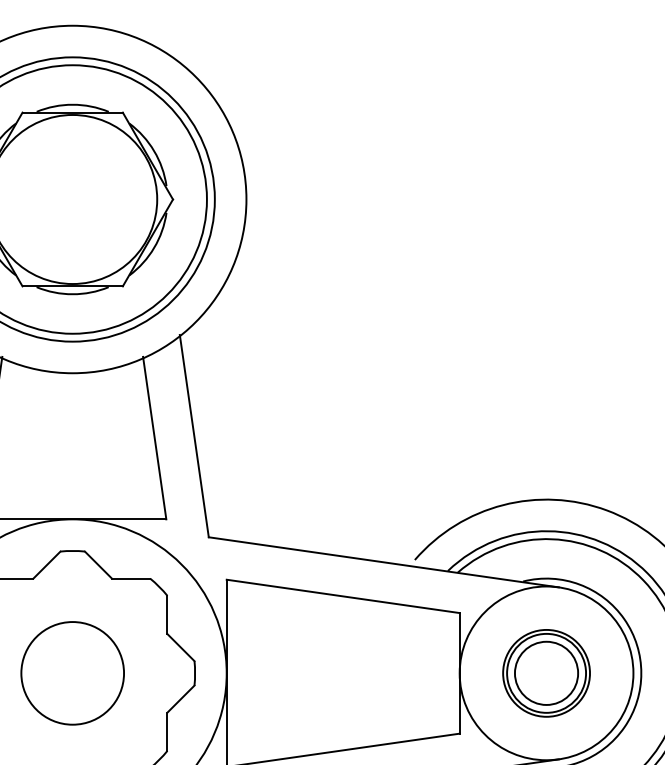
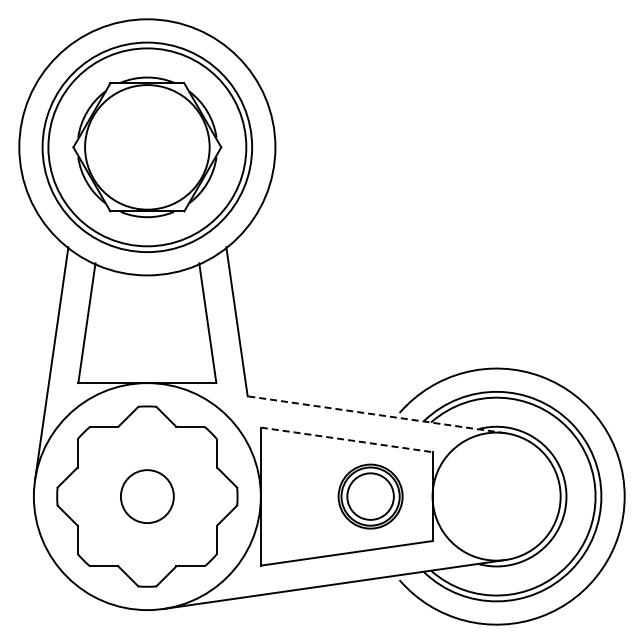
line: (383, 561) -> (376, 414), solid -> dashed
line: (342, 595) -> (346, 439), solid -> dashed
circle: (72, 673) -> (147, 496), size x0.7
part: (546, 673) -> (370, 496), moved

